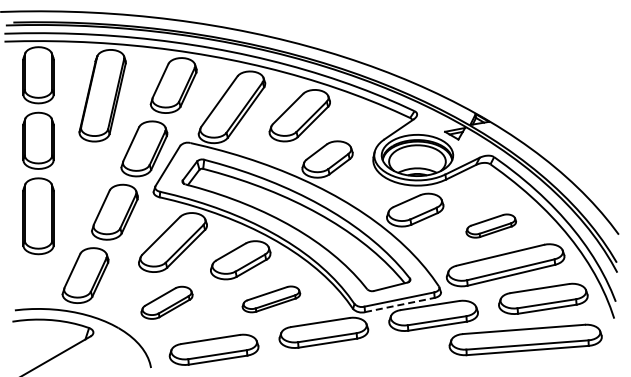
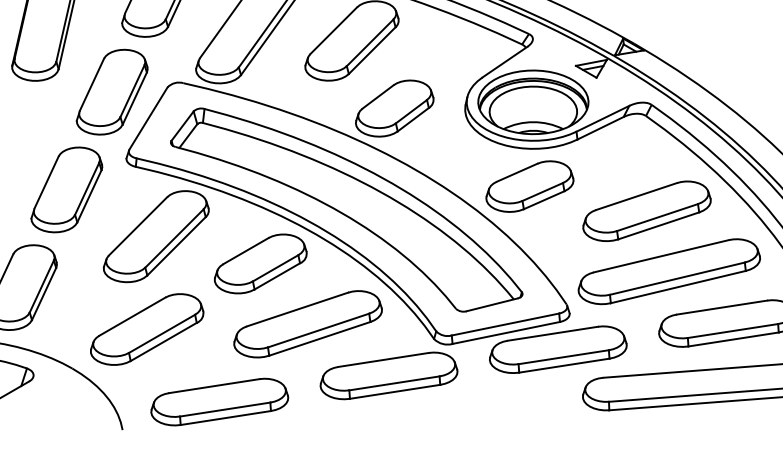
part: (491, 225) -> (647, 210), size x1.67
part: (271, 299) -> (308, 324), size x1.67
part: (166, 302) -> (146, 329), size x1.43
line: (399, 305) -> (505, 333), dashed -> solid

